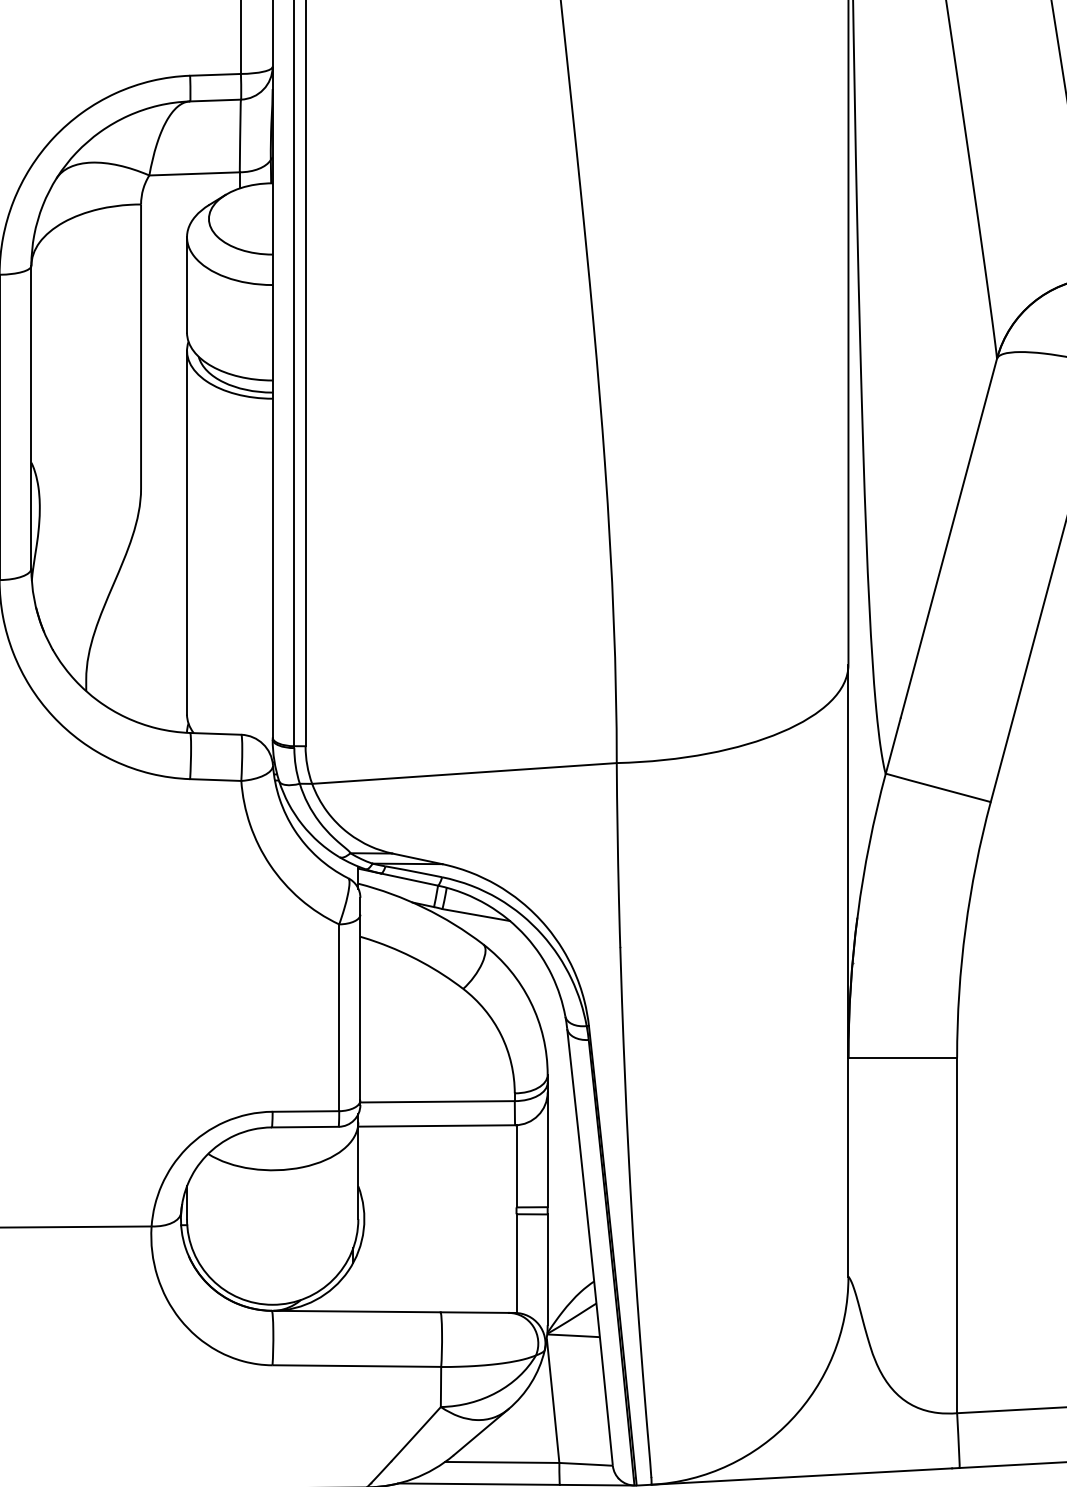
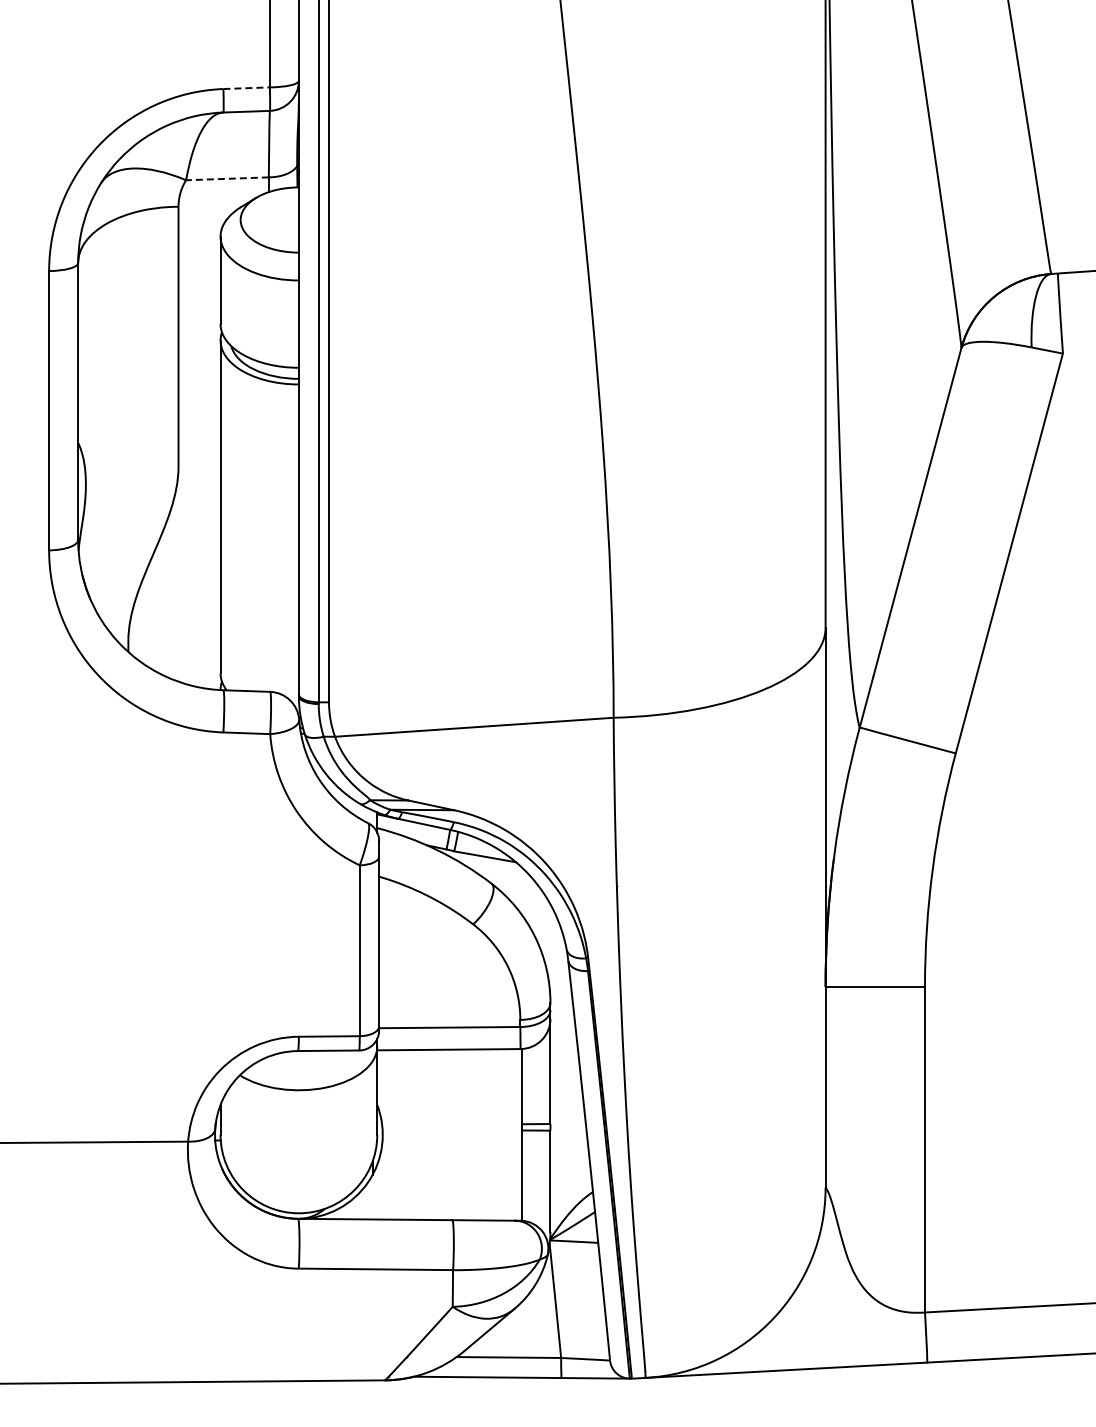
line: (216, 75) -> (247, 88), solid -> dashed
line: (193, 173) -> (226, 178), solid -> dashed

